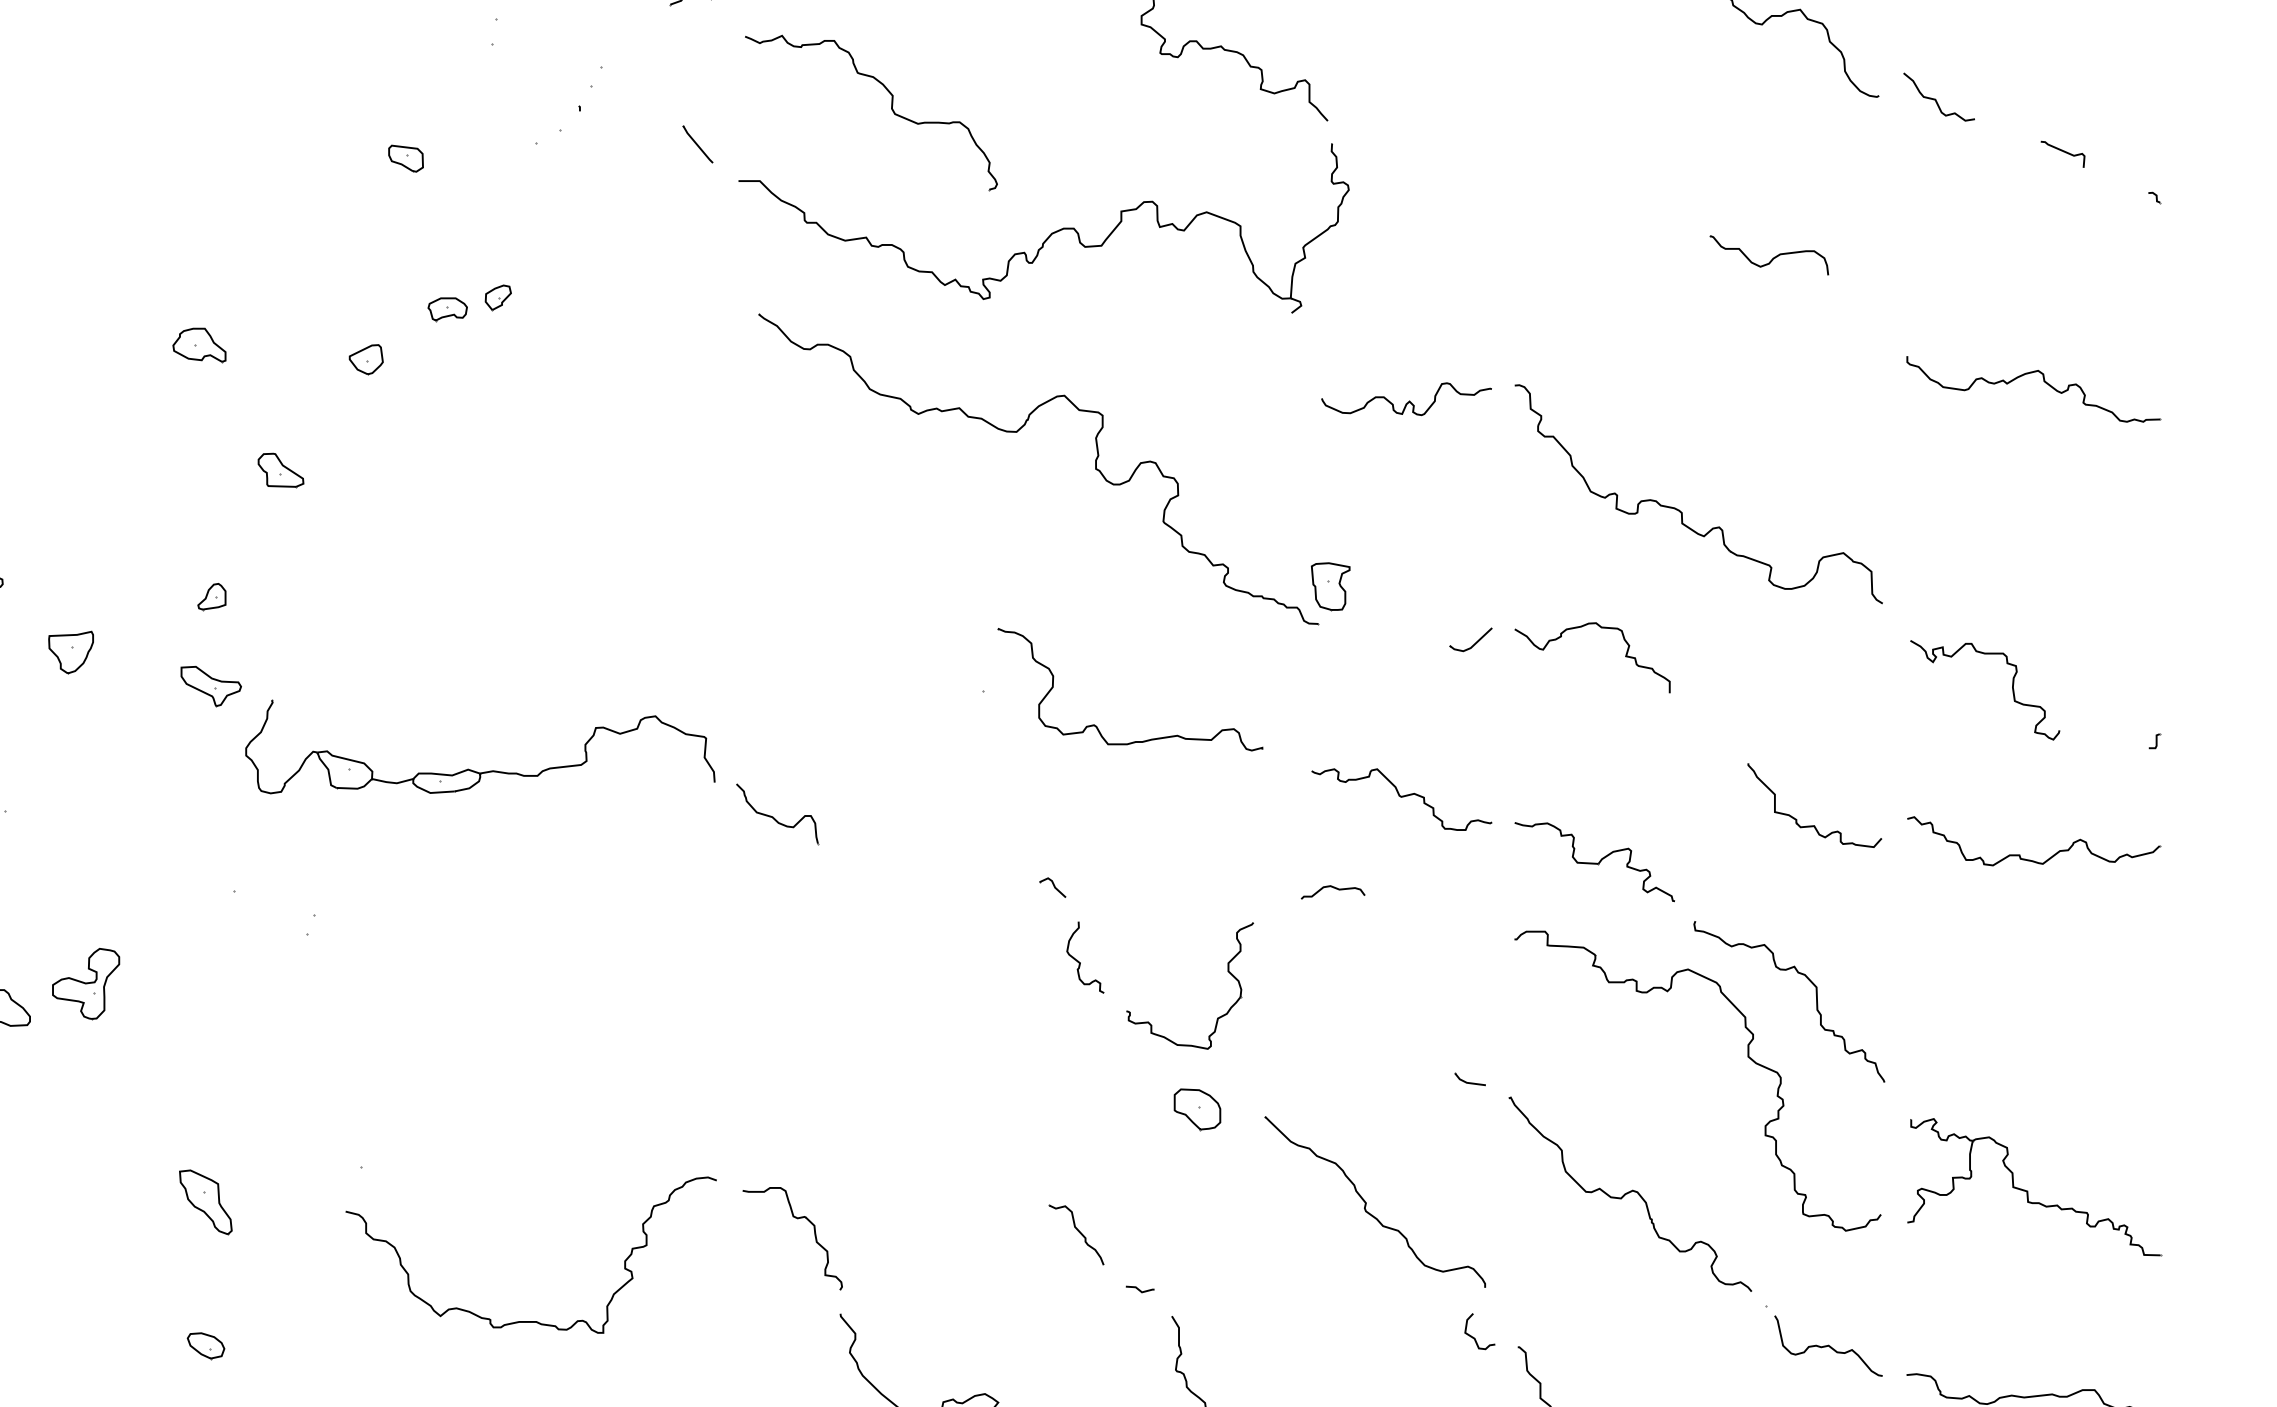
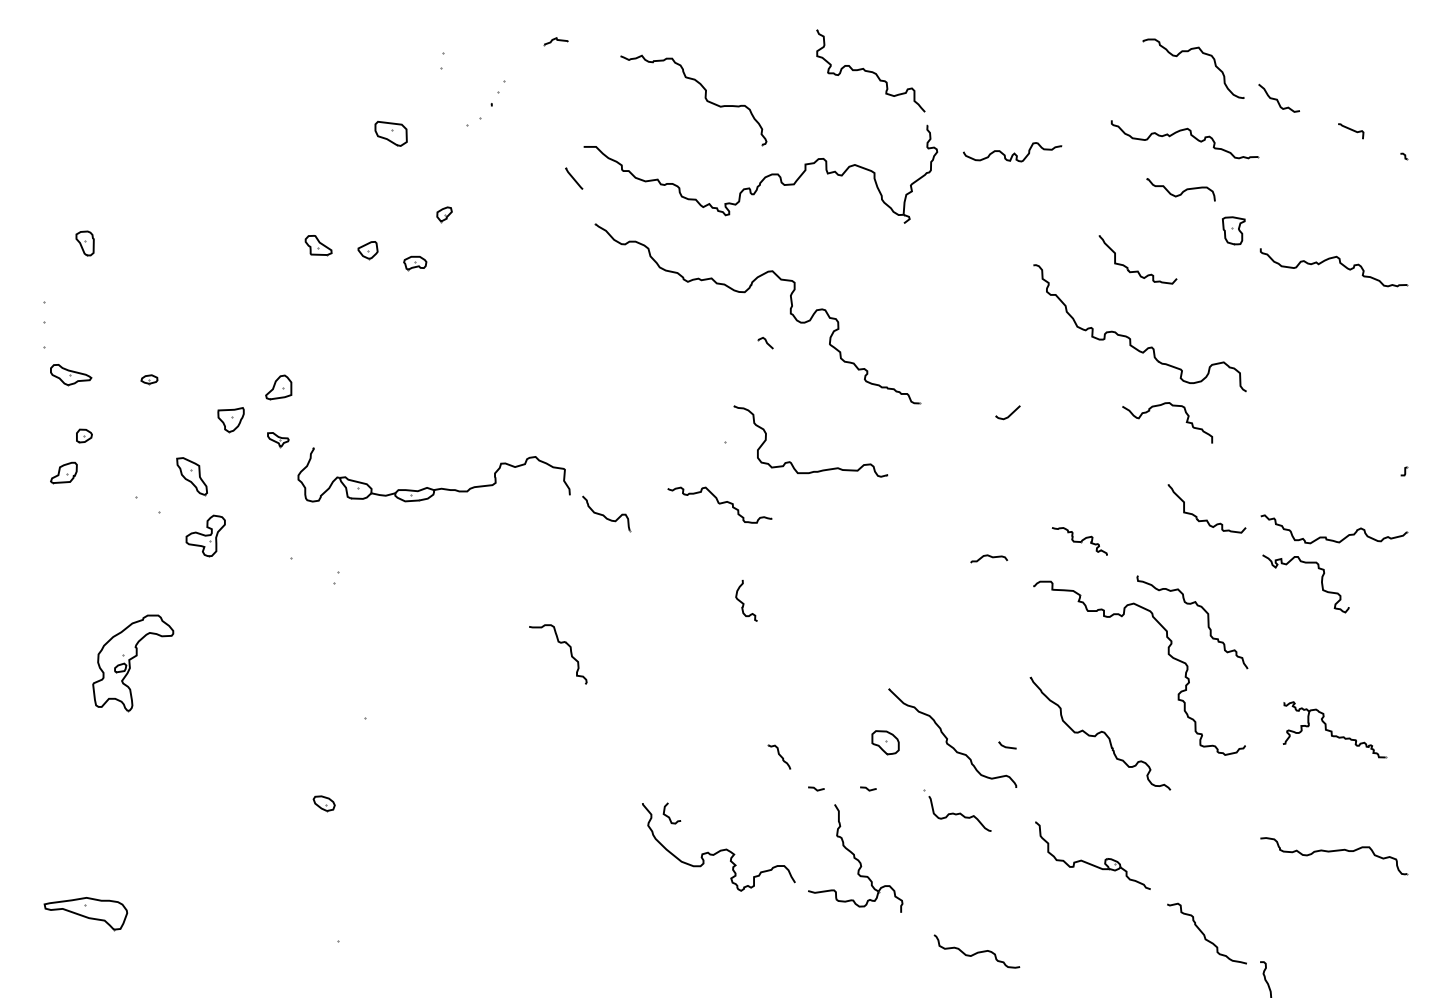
part: (890, 109) -> (704, 98), moved
line: (698, 144) -> (574, 178), moved
part: (405, 157) -> (390, 133), size x1.6
part: (1785, 161) -> (1190, 135), added
part: (448, 309) -> (415, 263), moved
part: (199, 346) -> (271, 242), removed
part: (1694, 394) -> (1137, 270), added
curve: (1407, 401) -> (1013, 153), moved
part: (280, 470) -> (318, 245), moved
part: (1330, 586) -> (1233, 230), moved
part: (211, 596) -> (278, 387), size x1.6
curve: (1601, 629) -> (1172, 406), moved
part: (70, 653) -> (230, 420), moved
part: (211, 686) -> (278, 439), size x0.6
curve: (2012, 689) -> (1321, 583), moved
curve: (1401, 798) -> (719, 504), moved
part: (1594, 862) -> (1079, 541), size x0.6
part: (1052, 888) -> (765, 343), moved
curve: (1335, 889) -> (990, 557), moved
curve: (1079, 960) -> (743, 602), moved
part: (1226, 972) -> (866, 605), removed
part: (85, 983) -> (205, 535), moved
part: (1470, 1079) -> (1007, 745), moved
part: (1197, 1109) -> (885, 742), moved
part: (2034, 1186) -> (1334, 729), size x0.7
part: (204, 1202) -> (191, 476), moved
part: (795, 1219) -> (559, 643), moved
part: (1076, 1233) -> (779, 756), size x0.7
line: (1230, 1288) -> (868, 788), added
curve: (531, 1319) -> (463, 806), removed
curve: (1475, 1336) -> (669, 816), moved
part: (1823, 1340) -> (957, 810), moved
part: (204, 1345) -> (323, 803), moved

